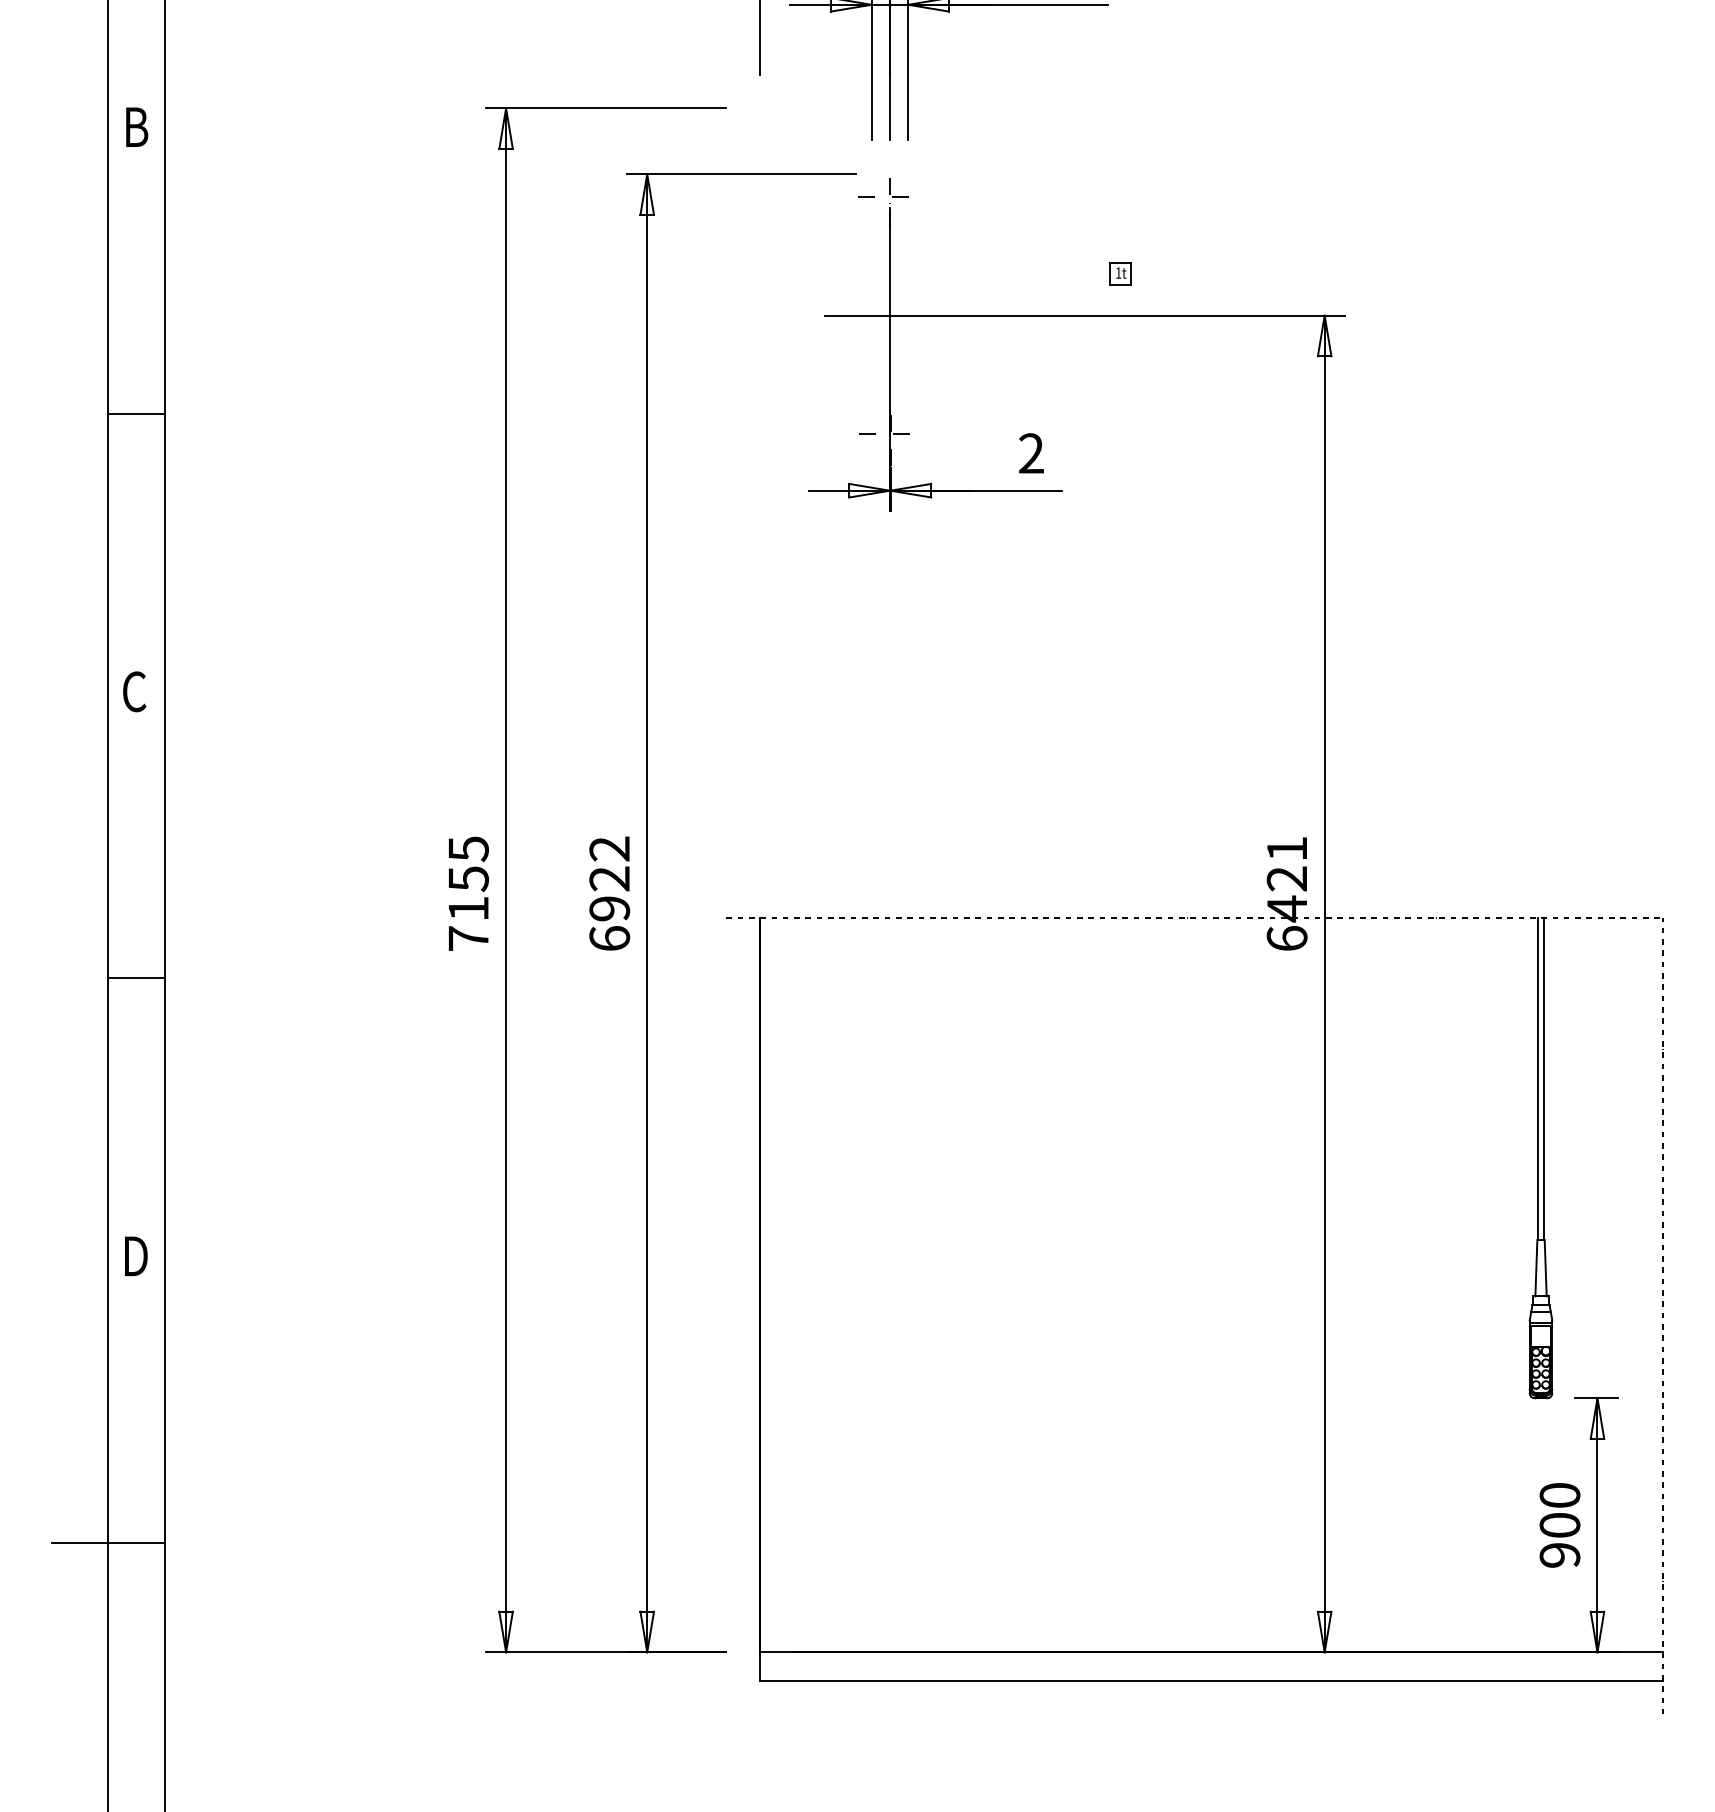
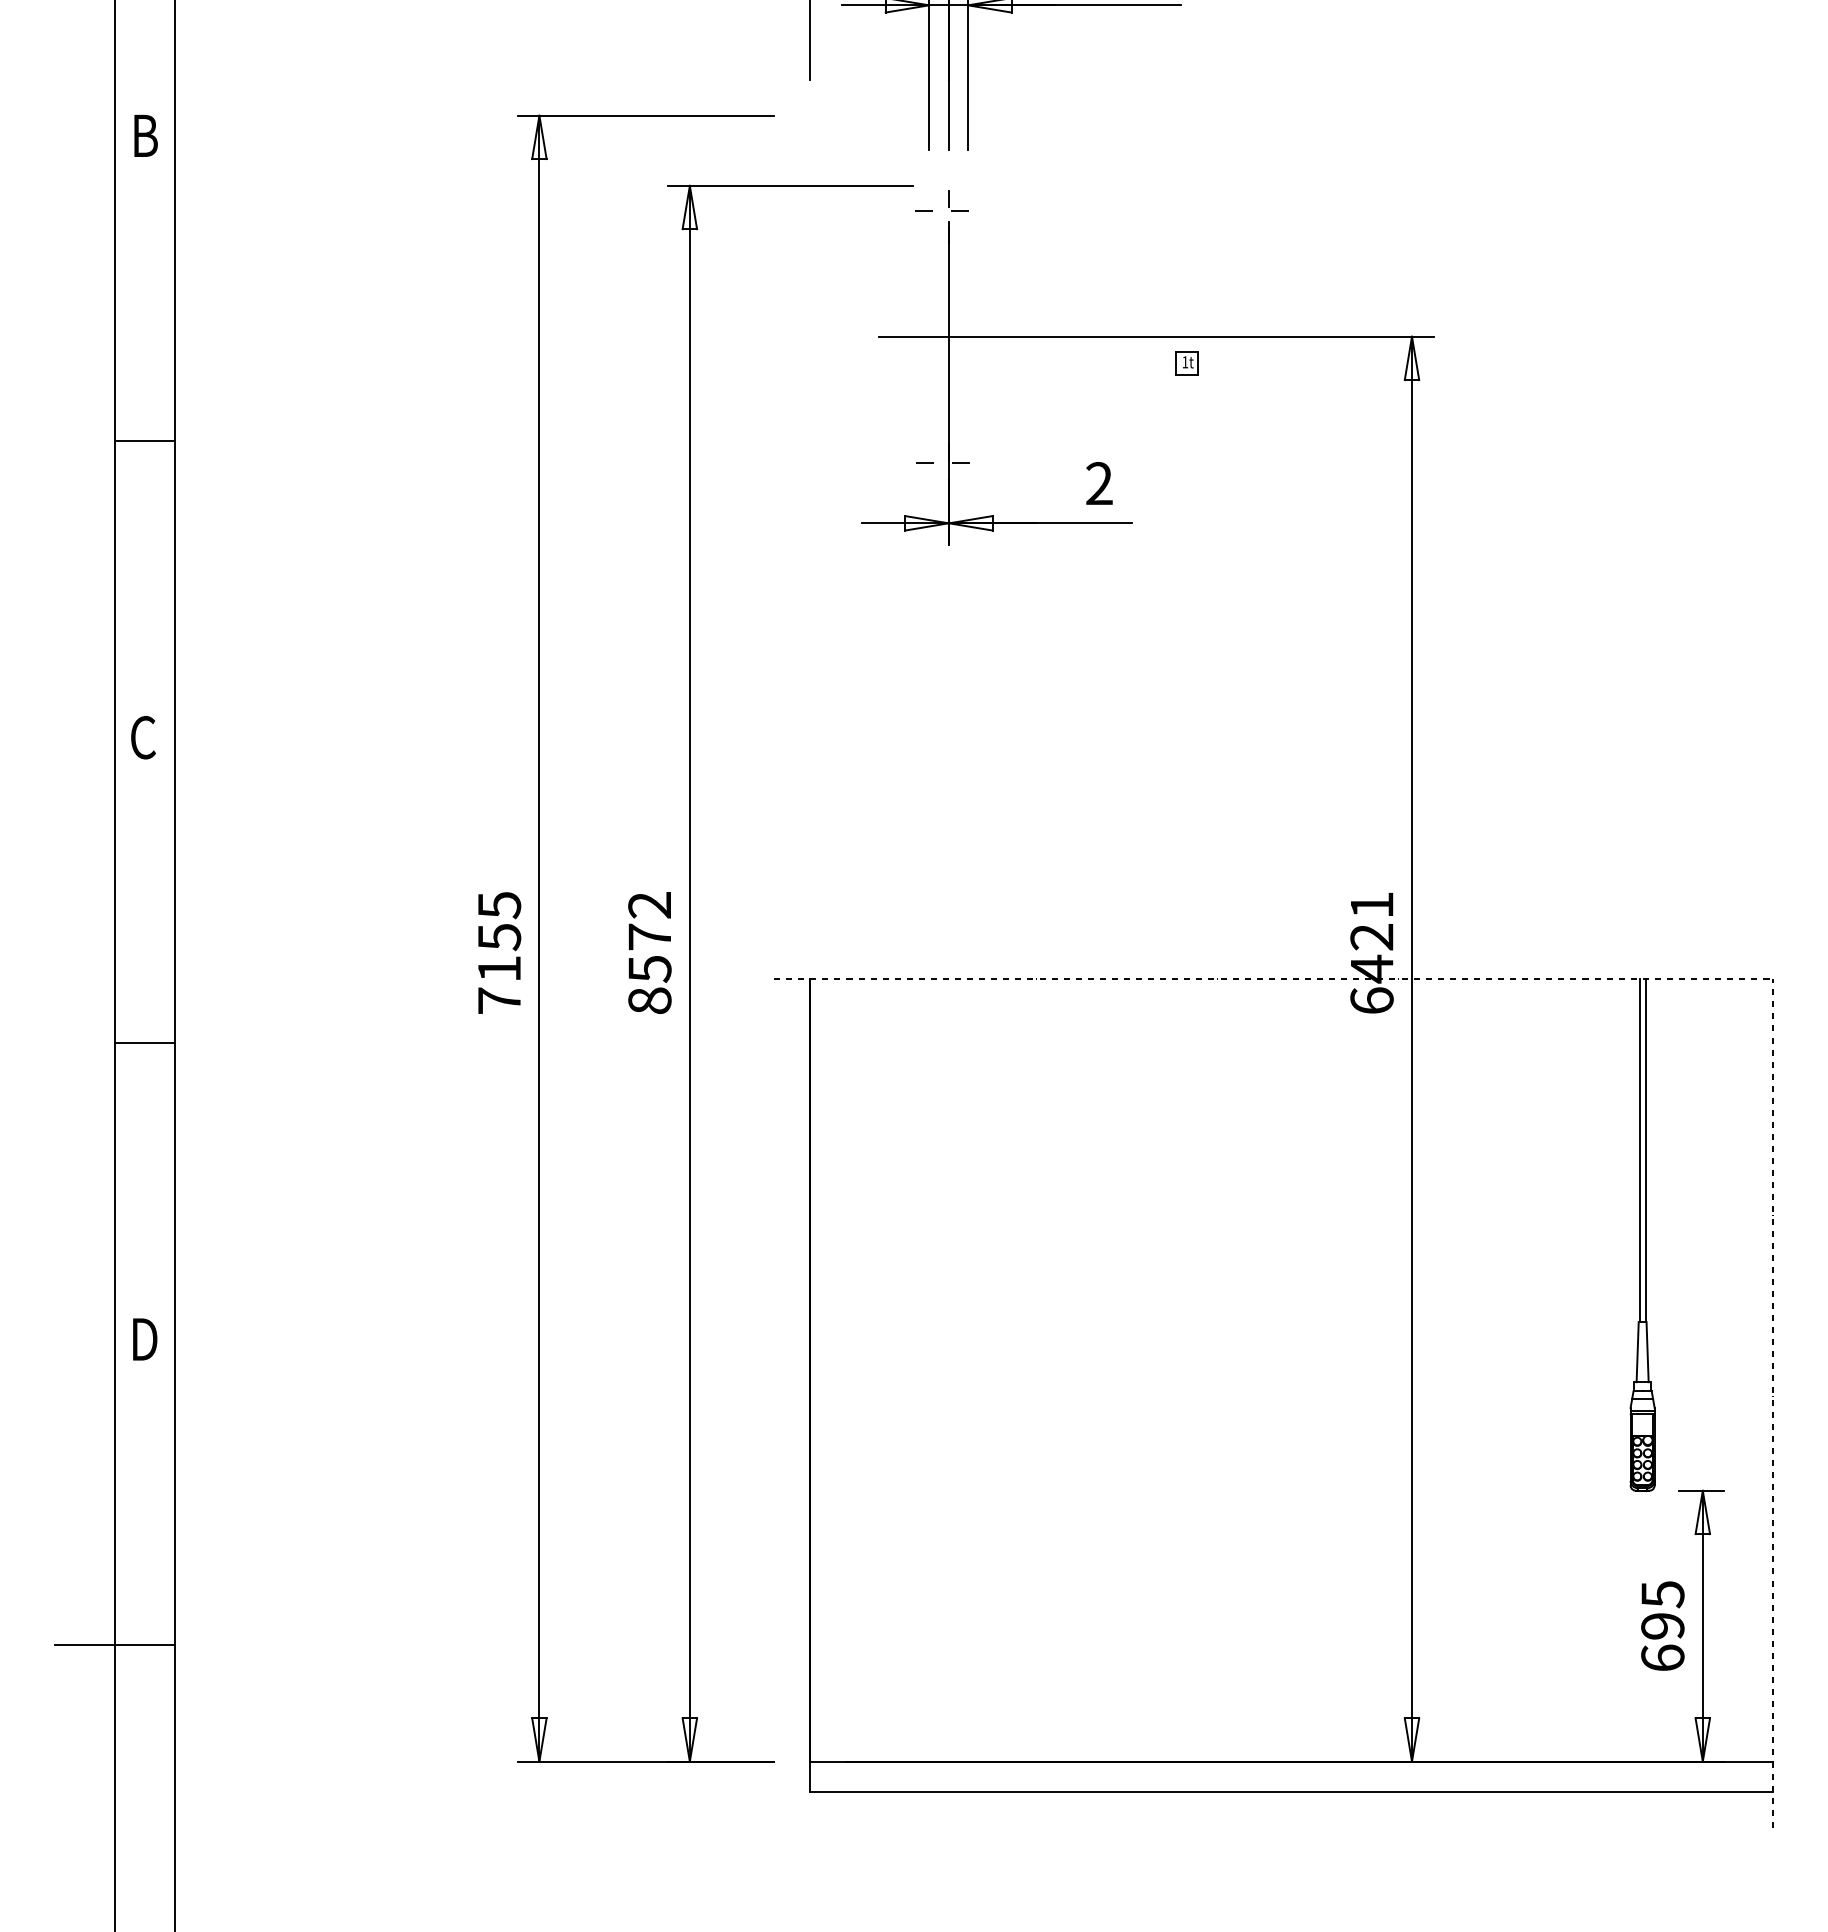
part: (1119, 274) -> (1186, 363), moved
text: (609, 908) -> (649, 968), 6922 -> 8572
text: (1559, 1525) -> (1662, 1626), 900 -> 695

